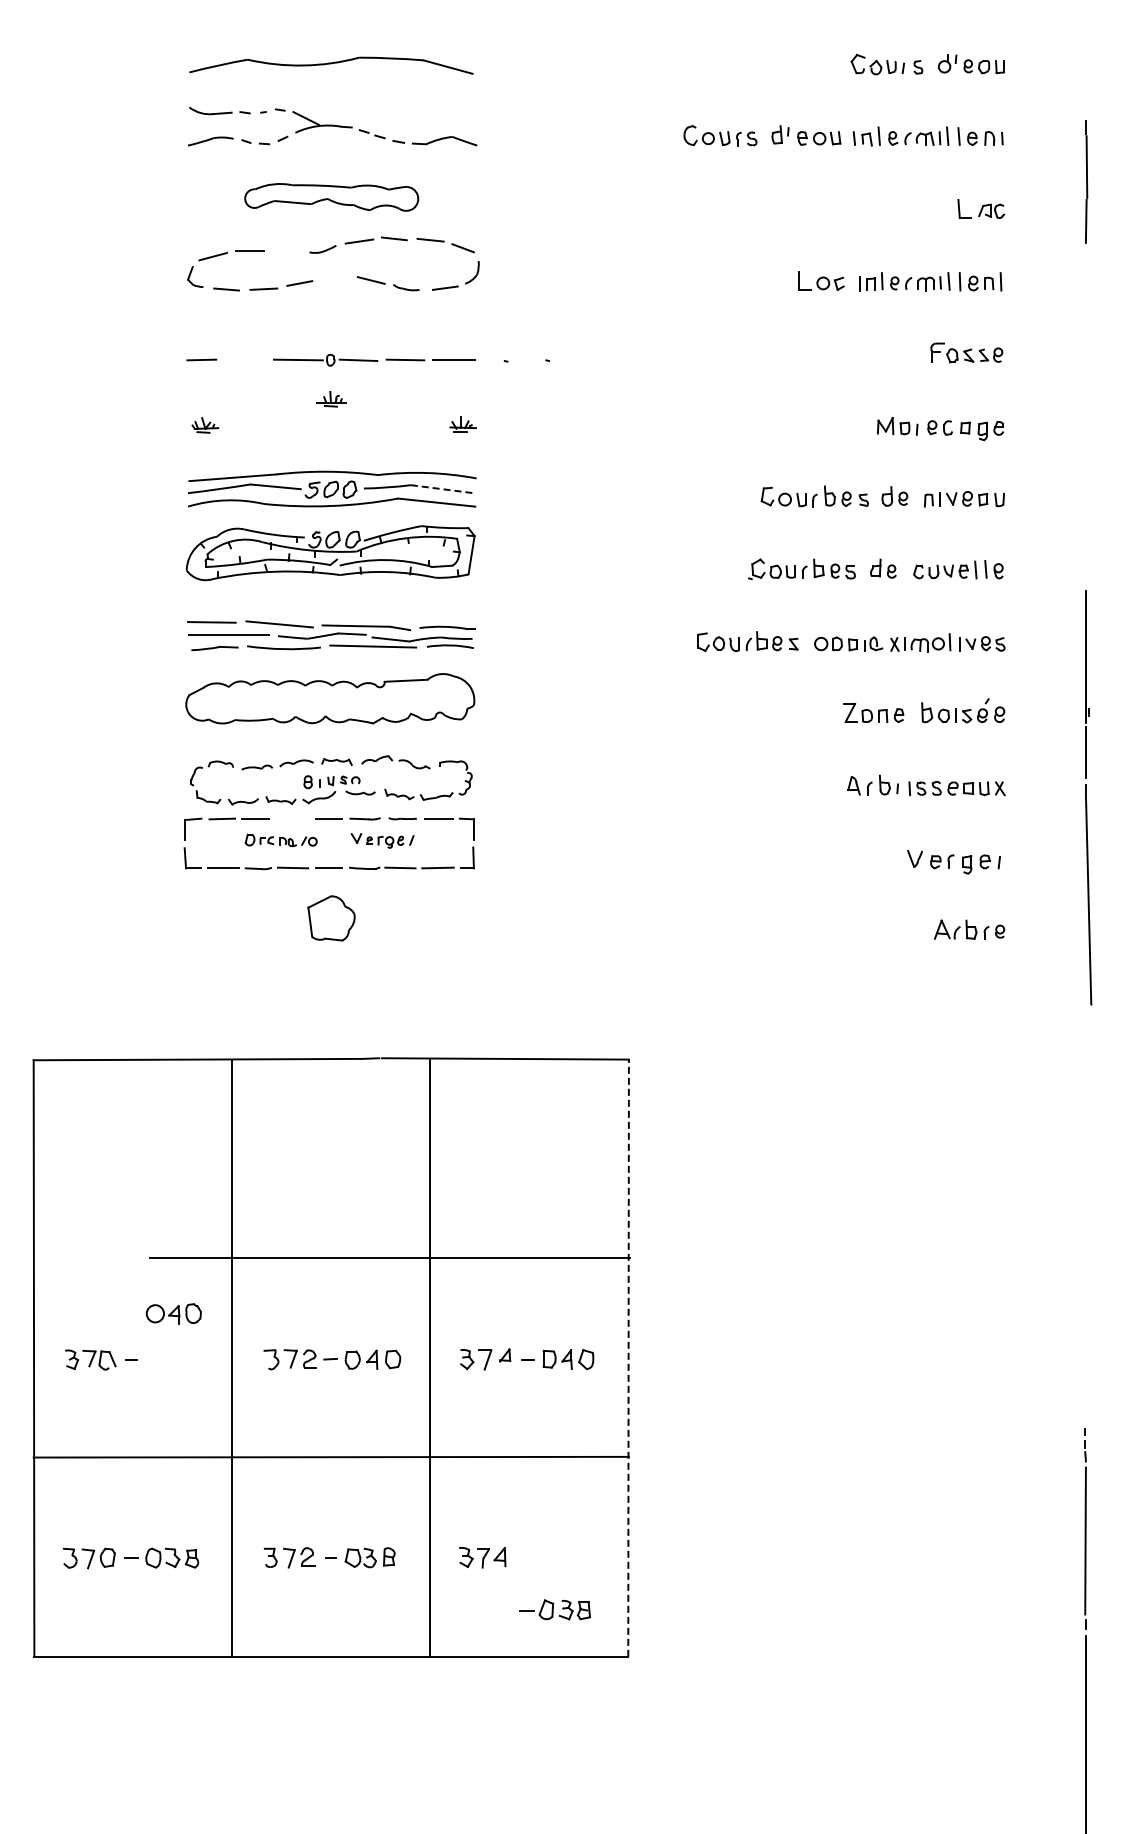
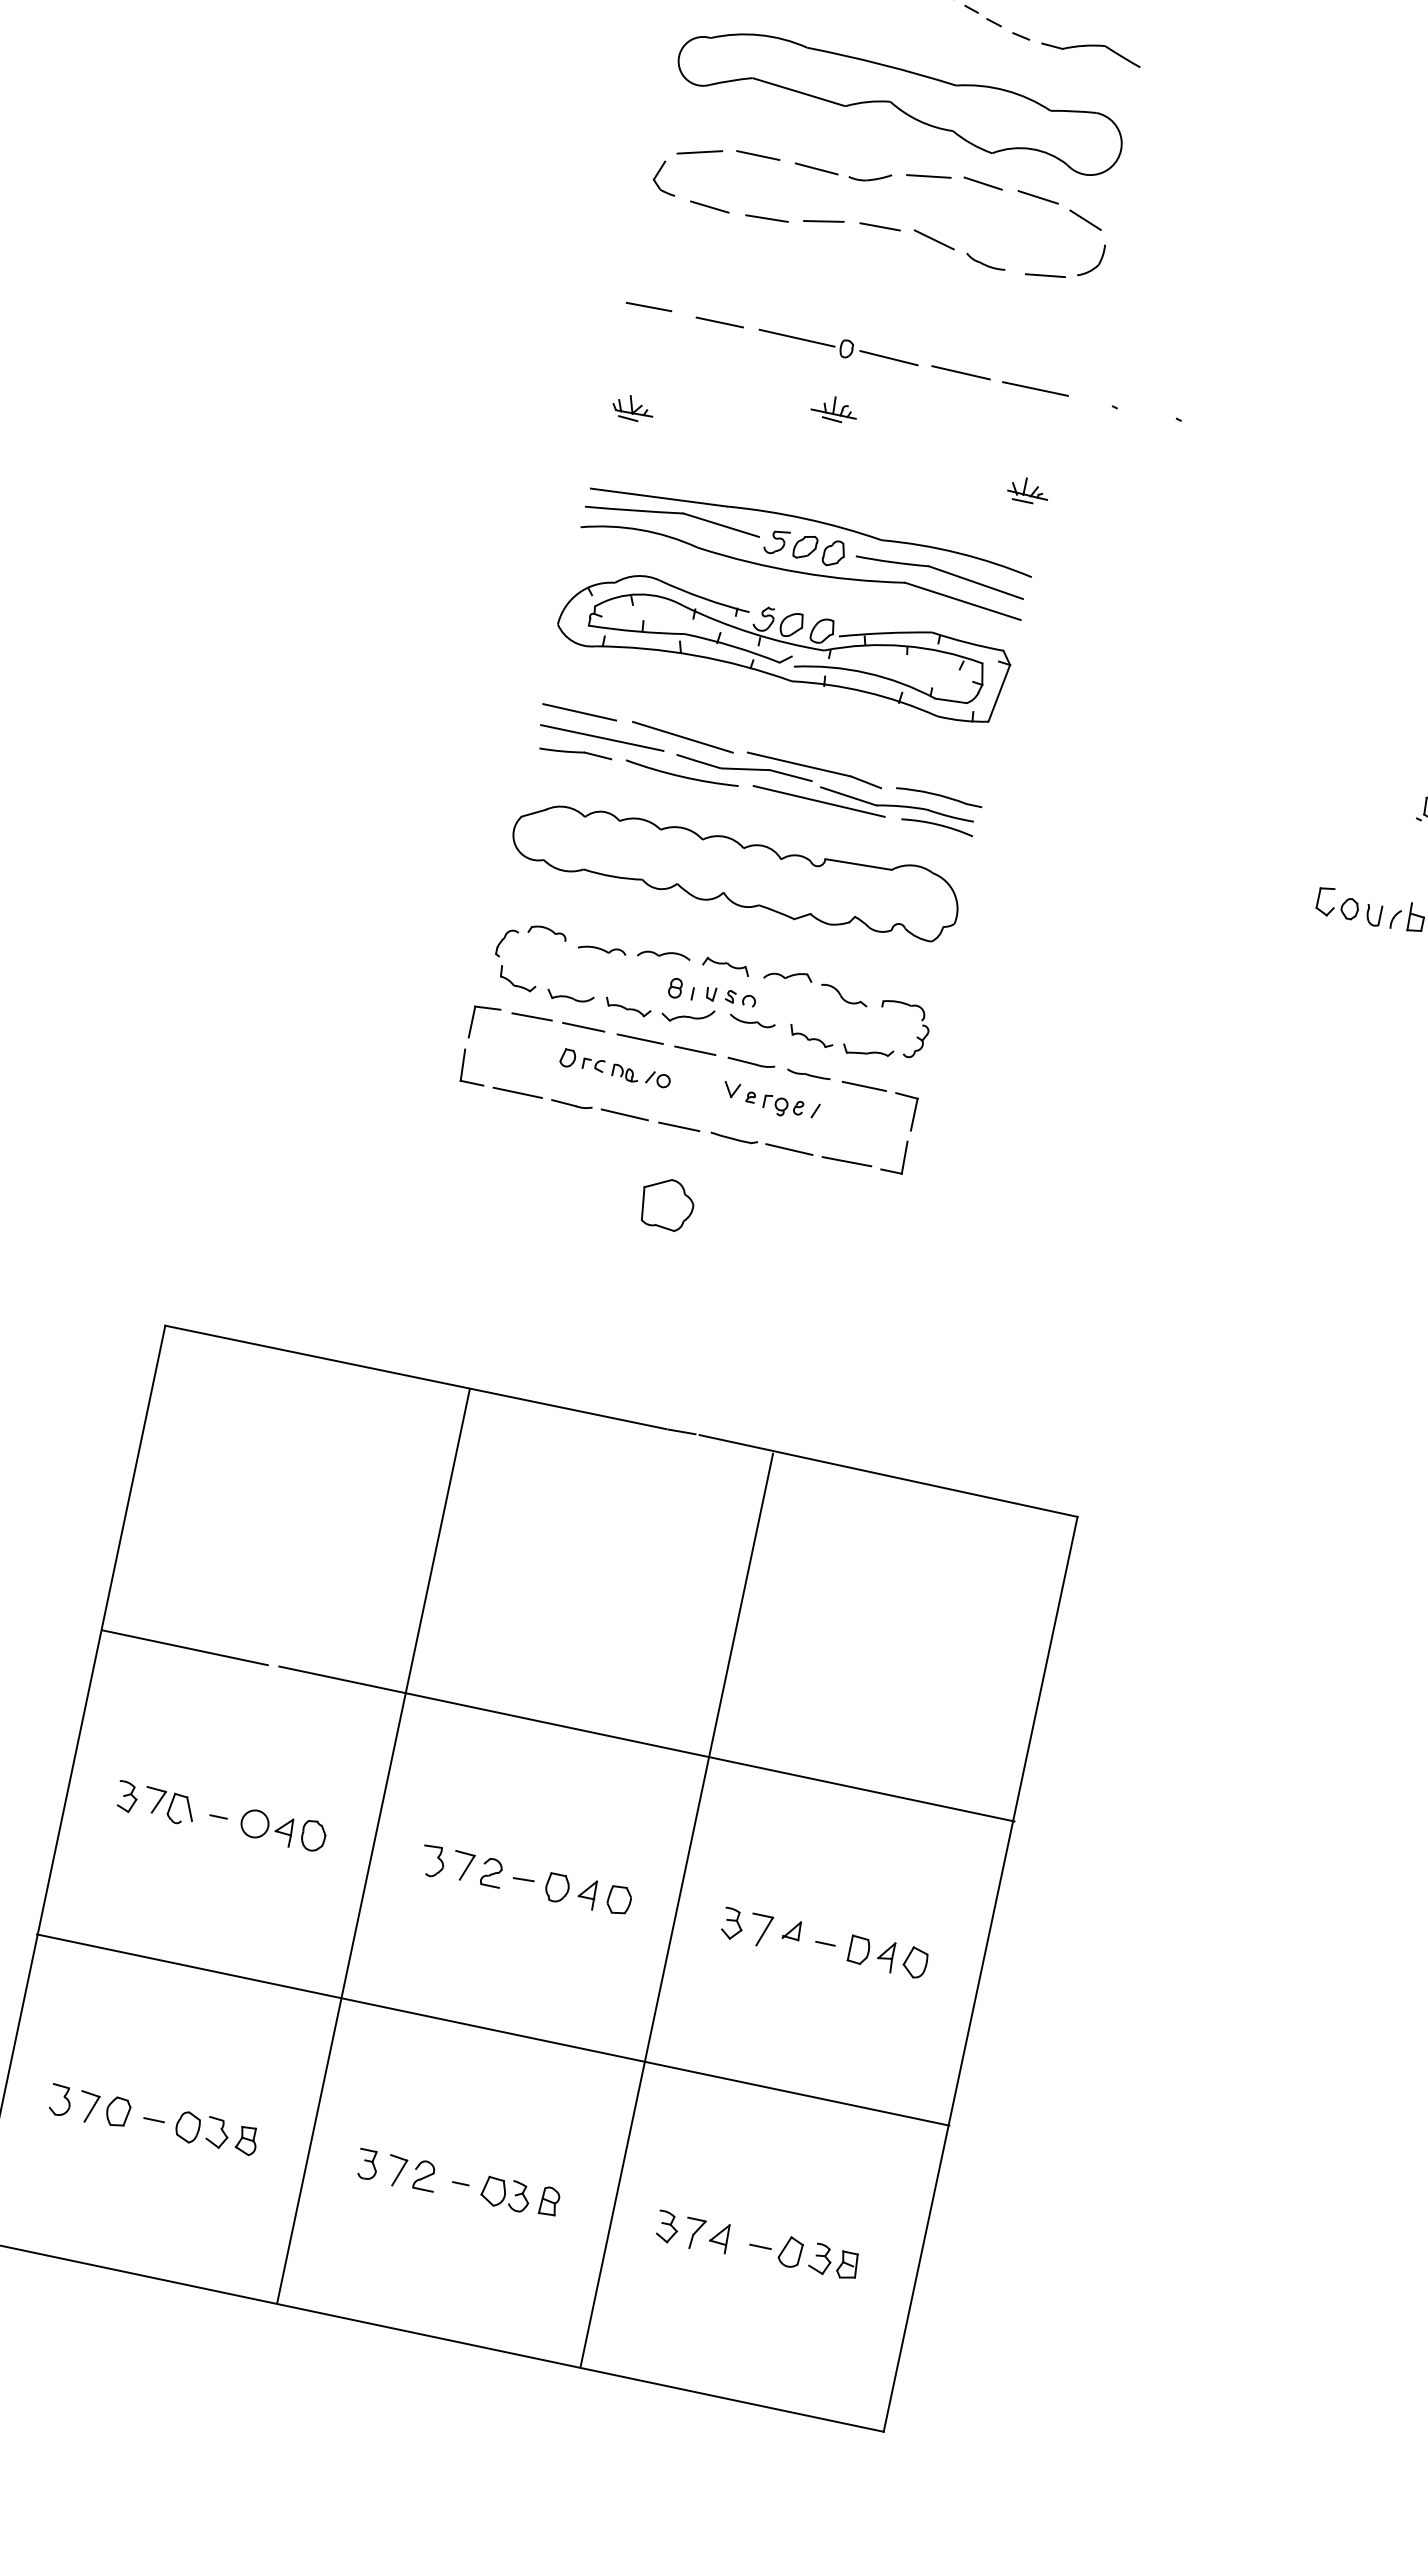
part: (331, 197) -> (900, 99), size x1.67
line: (288, 251) -> (816, 168), added
line: (335, 279) -> (879, 226), added
line: (248, 360) -> (720, 322), added
line: (442, 489) -> (976, 583), dashed -> solid
line: (292, 818) -> (639, 1038), added
part: (330, 917) -> (666, 1202), size x0.71
line: (88, 1258) -> (185, 1647), added
part: (173, 1313) -> (282, 1829), moved
line: (628, 1358) -> (980, 1974), dashed -> solid
part: (554, 1609) -> (803, 2254), moved

